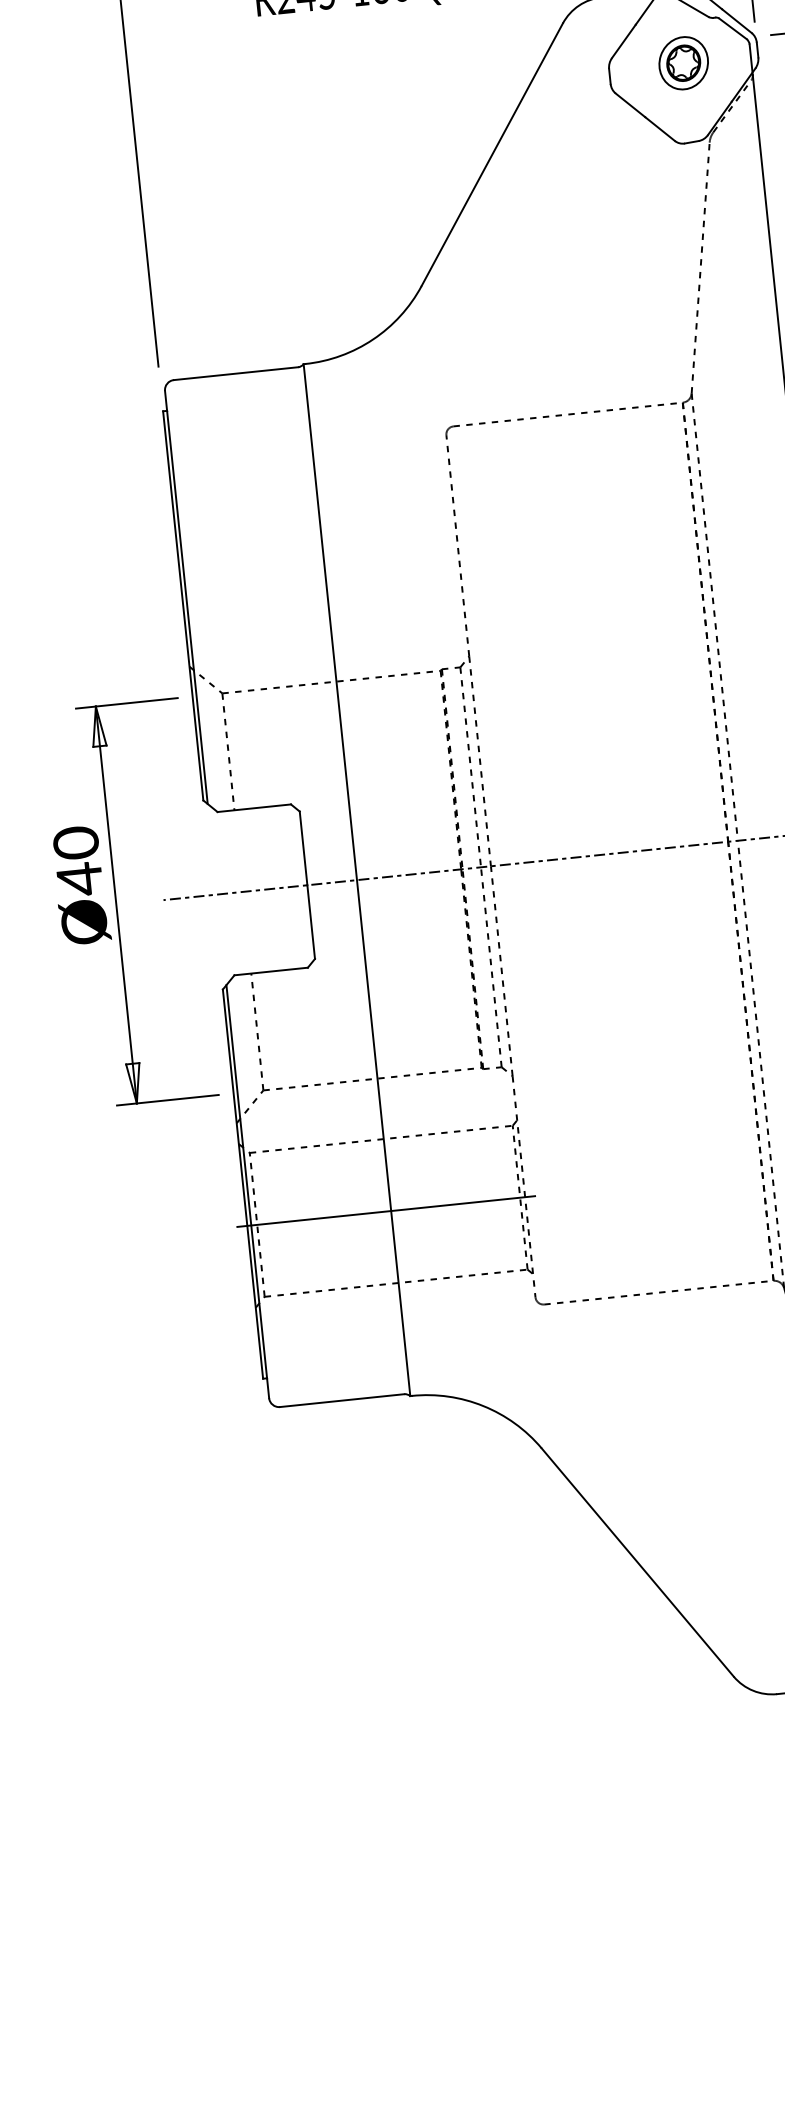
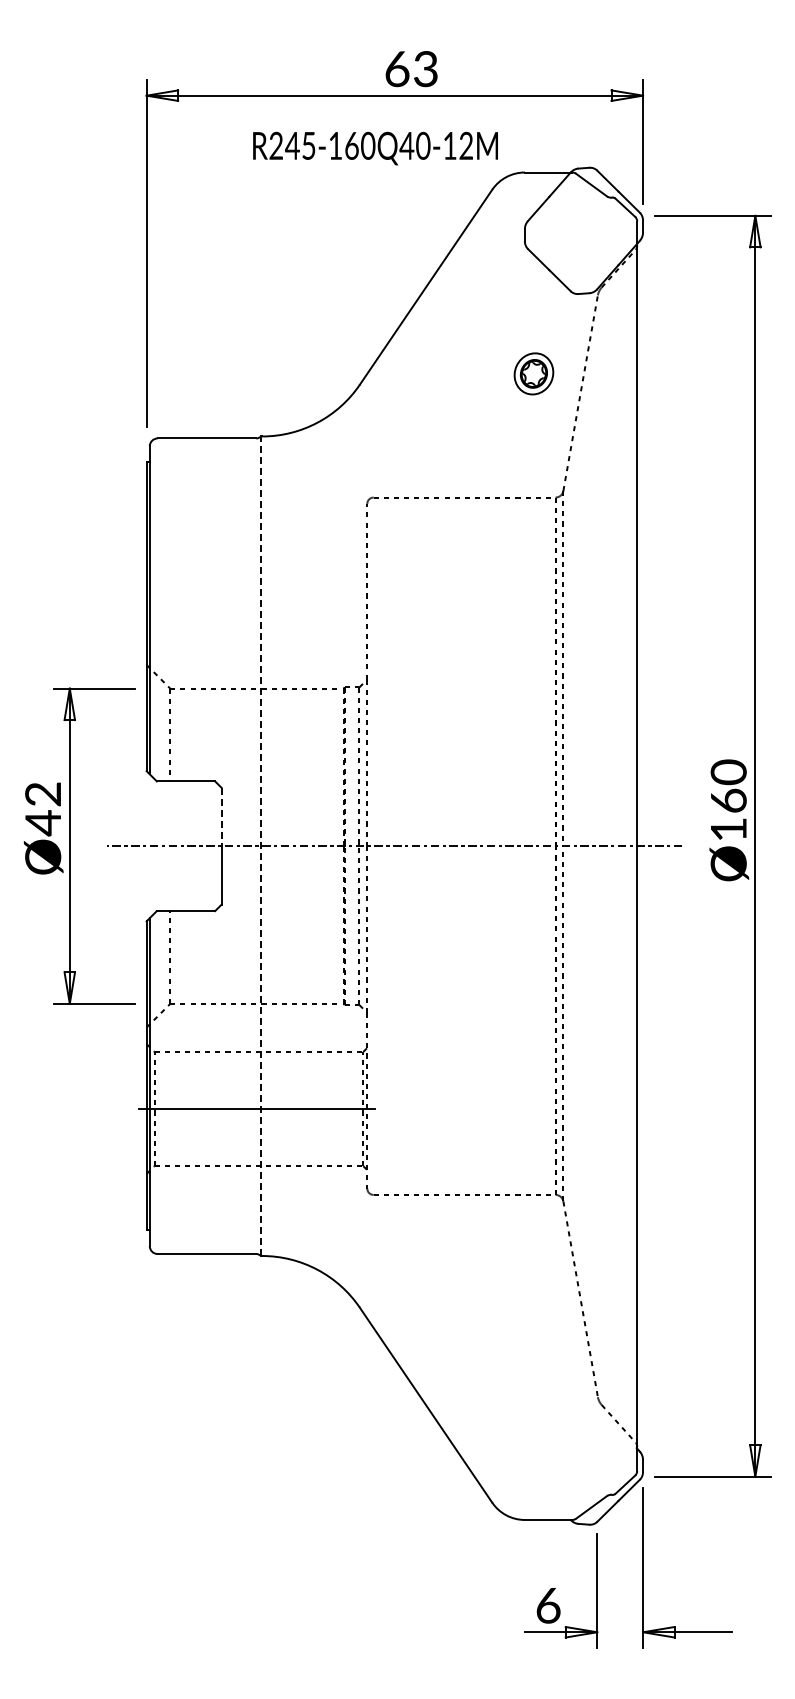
part: (683, 62) -> (533, 373), moved
text: (76, 843) -> (43, 794), Ø40 -> Ø42
line: (303, 849) -> (221, 817), solid -> dashed
line: (356, 880) -> (260, 846), solid -> dashed

